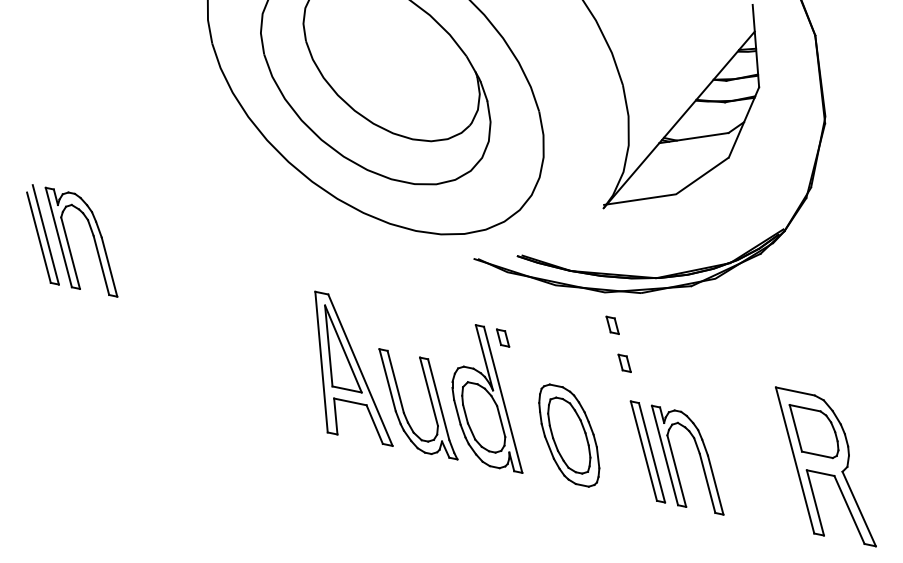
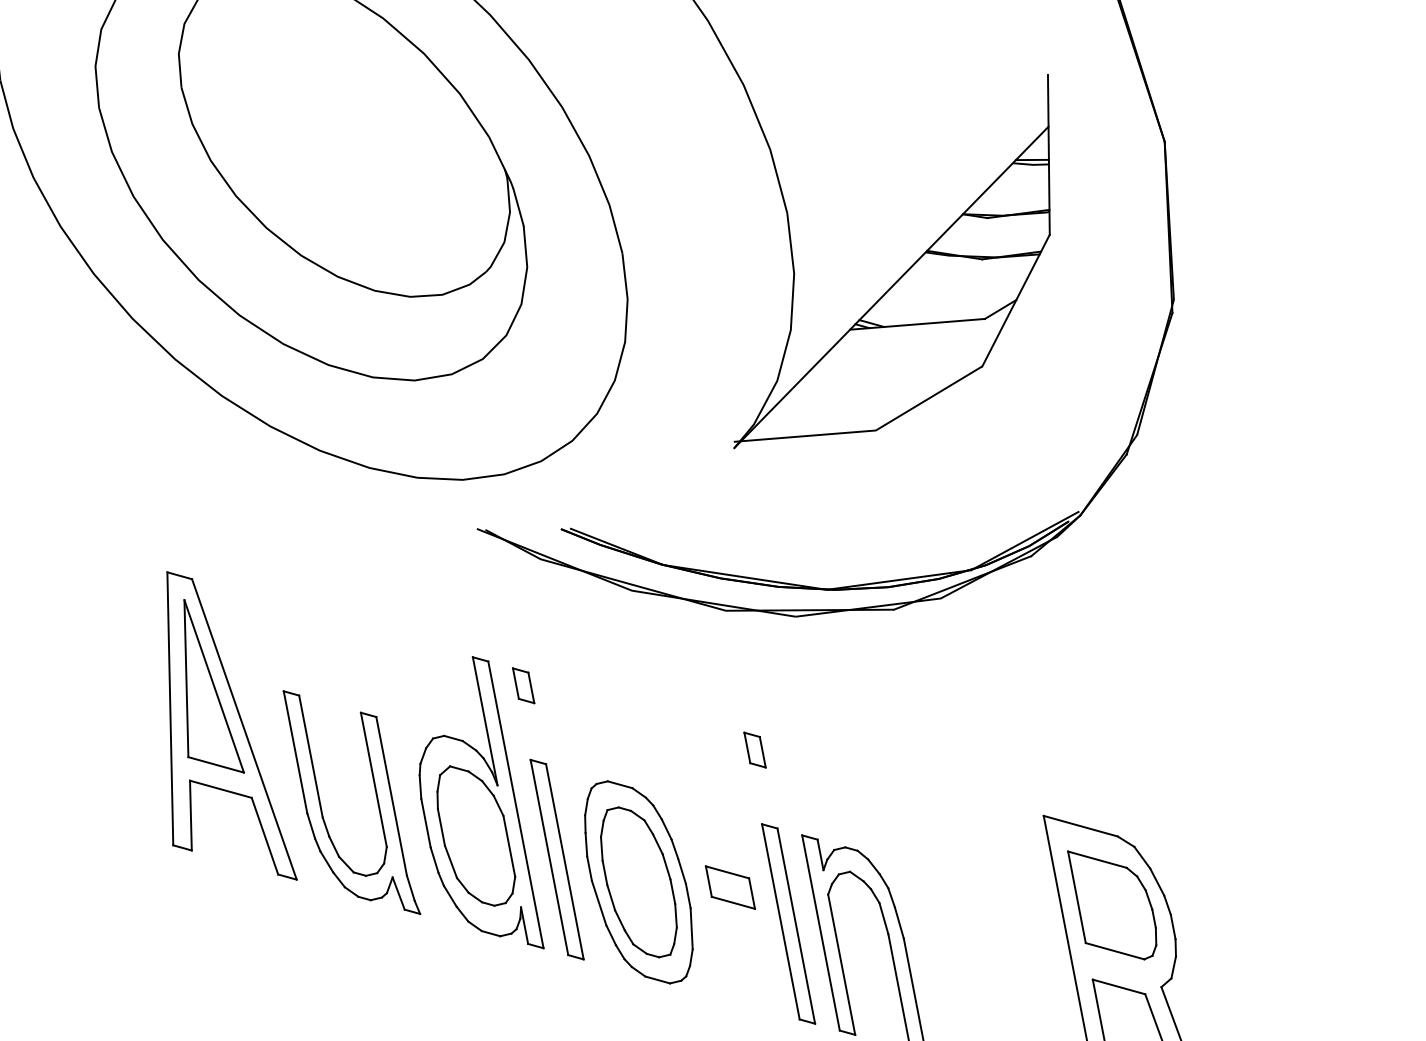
part: (612, 324) -> (736, 673), removed
part: (526, 426) -> (557, 859), added
part: (616, 435) -> (729, 888), added

